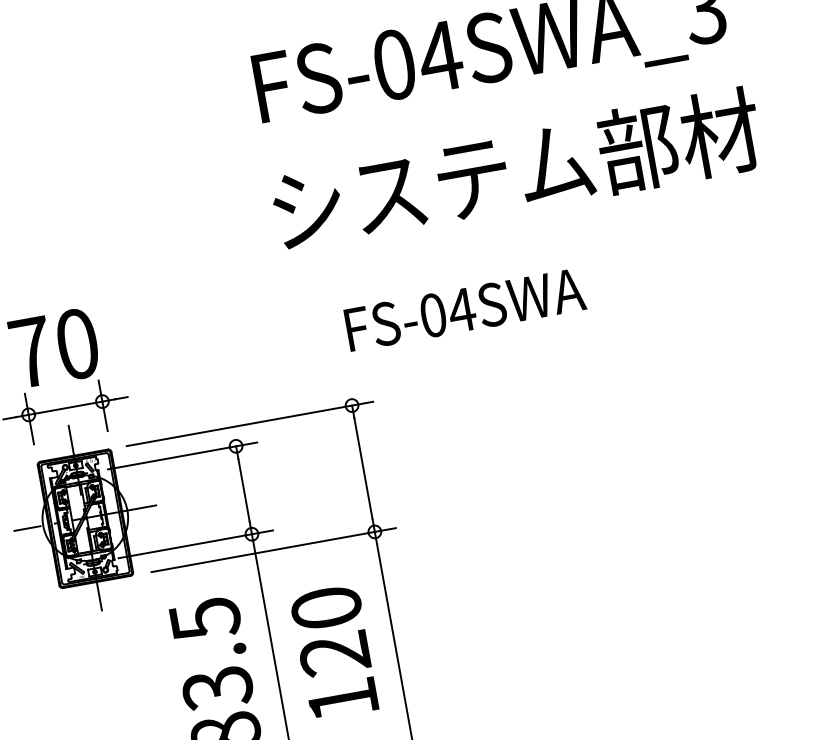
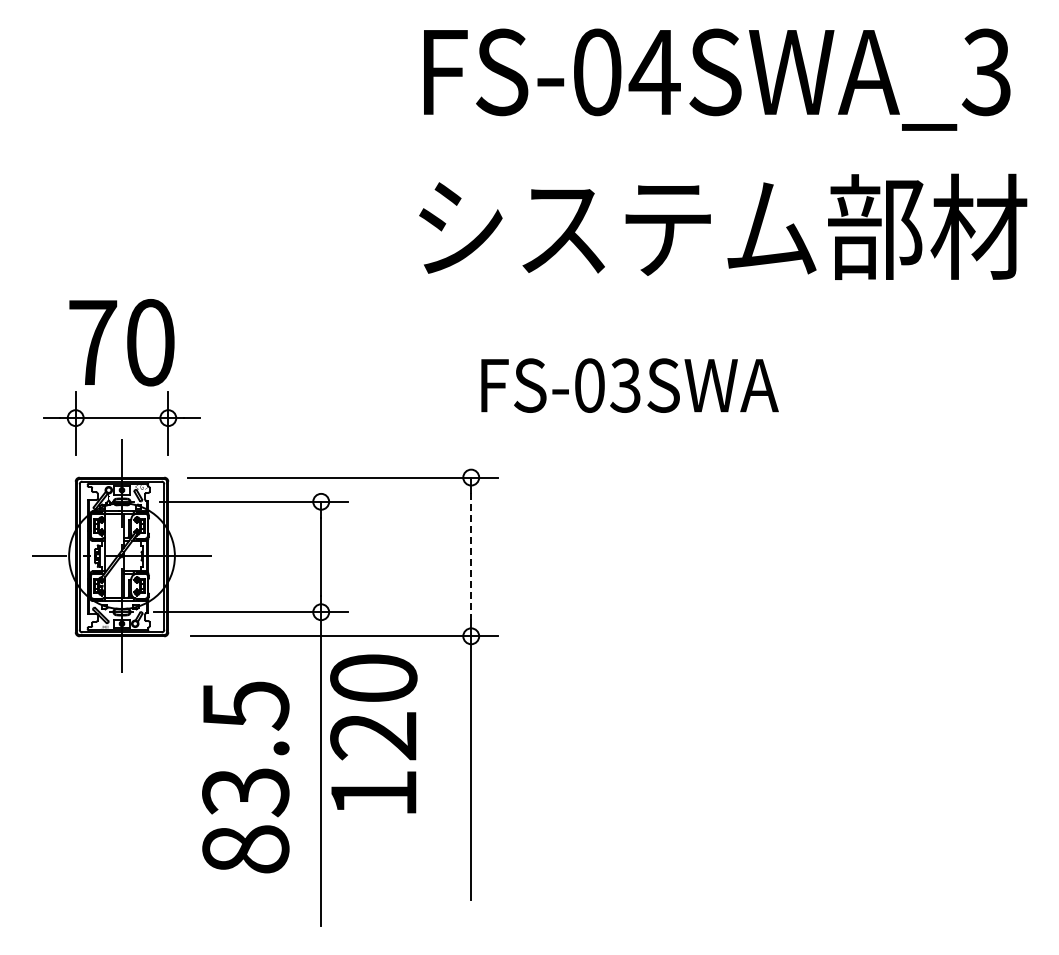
text: (461, 310) -> (625, 385), FS-04SWA -> FS-03SWA
line: (363, 469) -> (471, 557), solid -> dashed
text: (334, 652) -> (373, 733), moved

